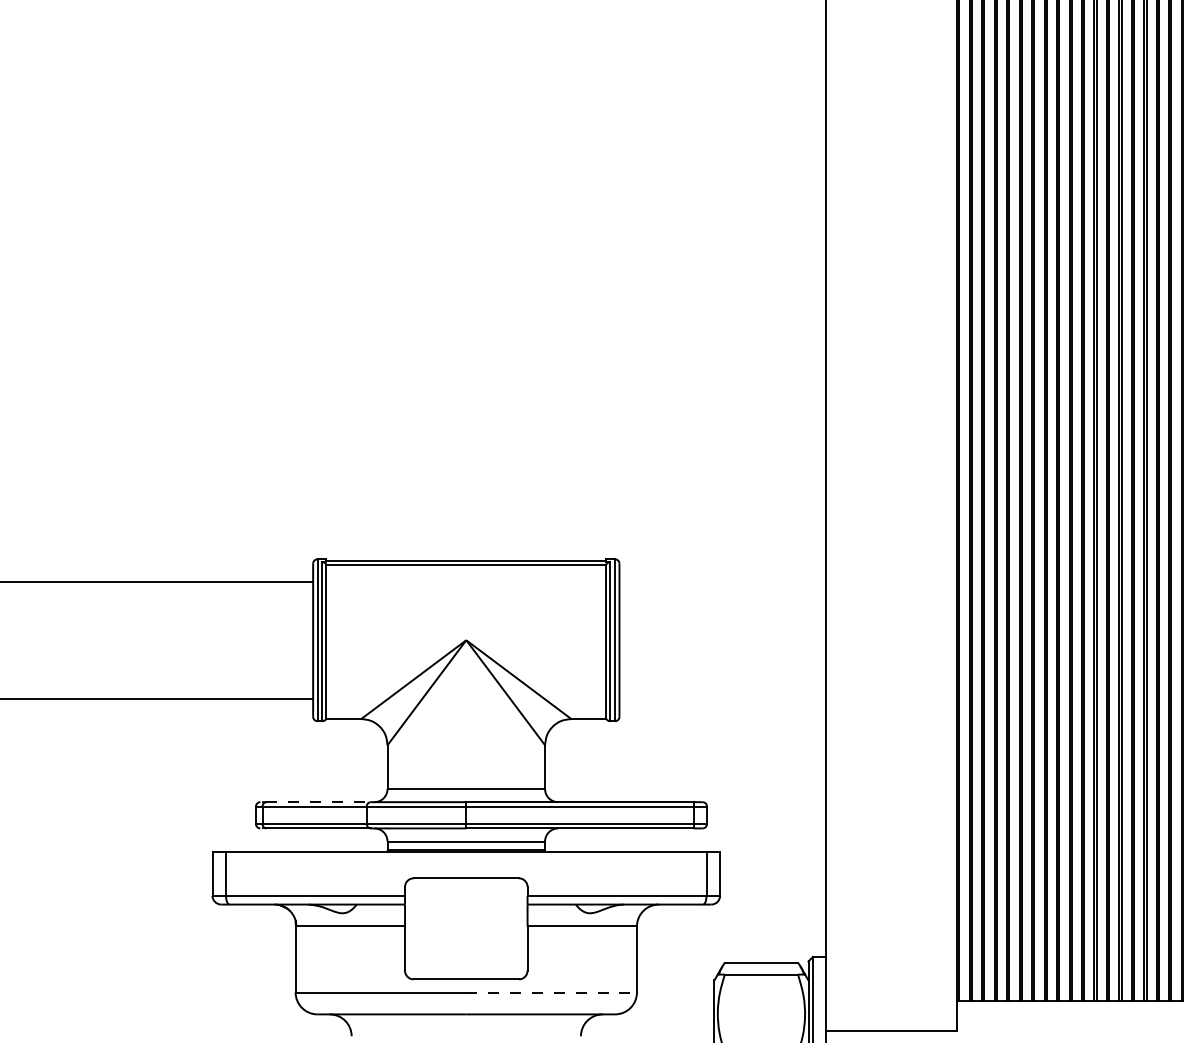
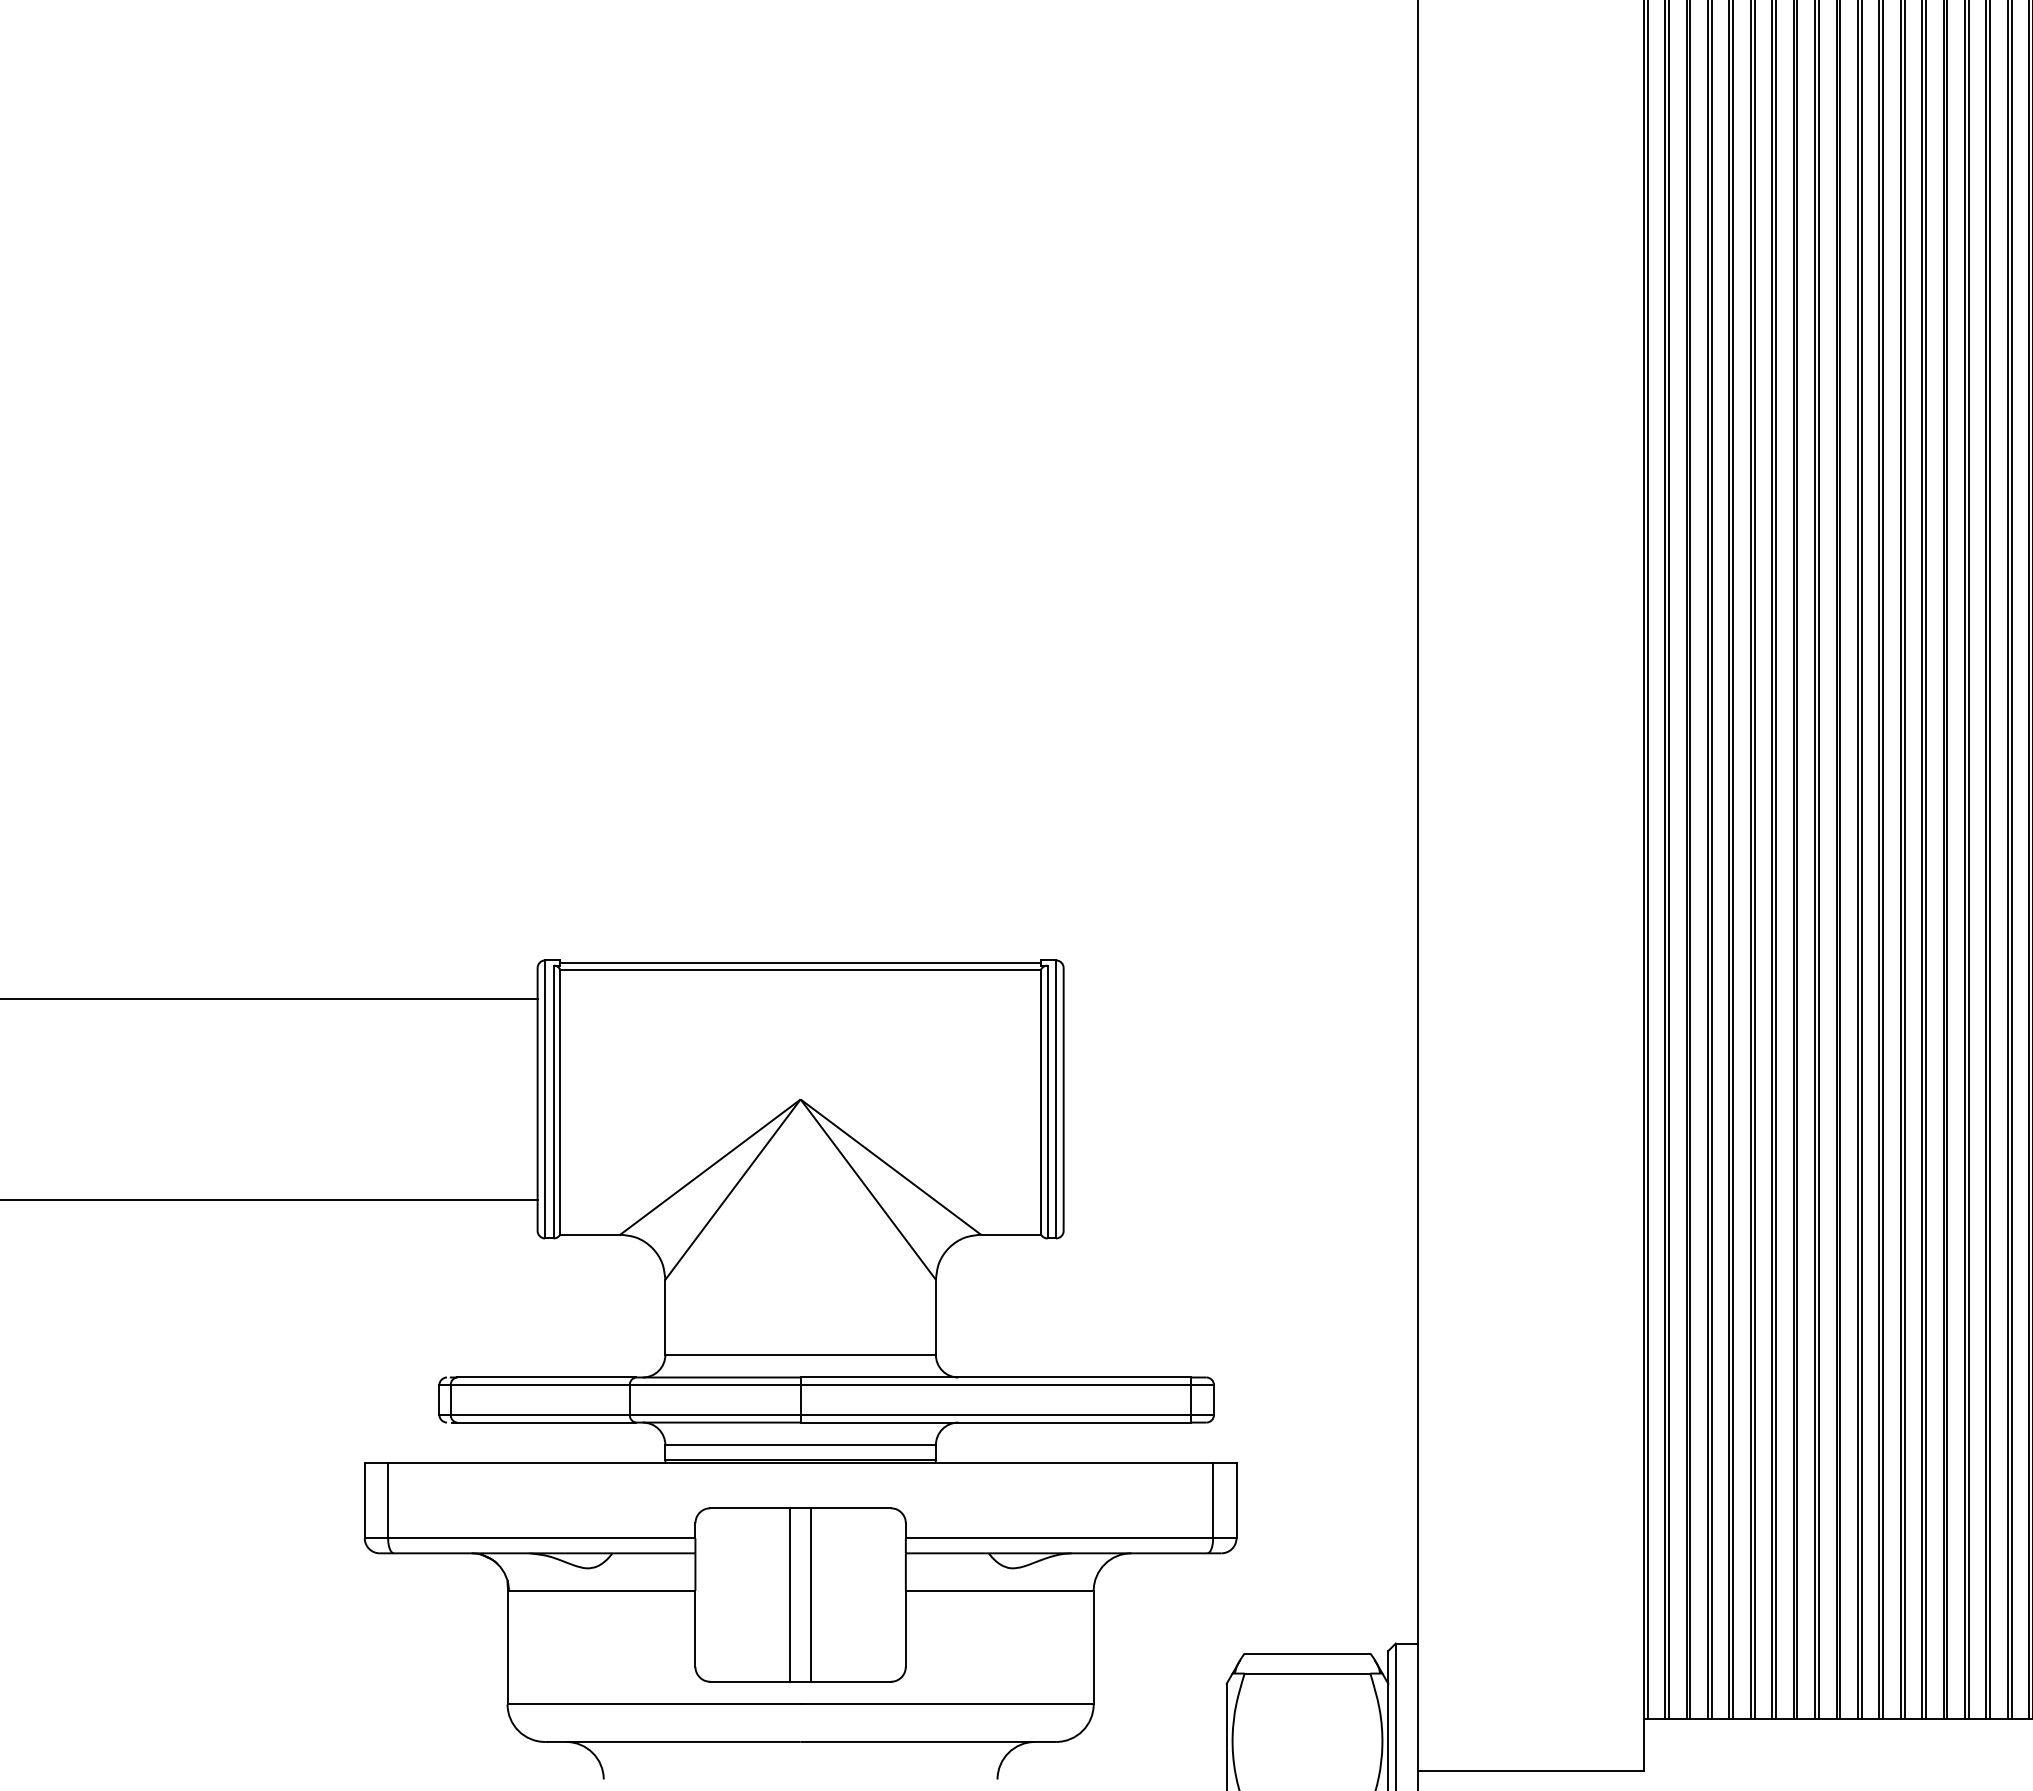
line: (319, 802) -> (548, 1378), dashed -> solid
line: (460, 928) -> (790, 1594), added
line: (472, 928) -> (811, 1594), added
line: (552, 992) -> (948, 1704), dashed -> solid

